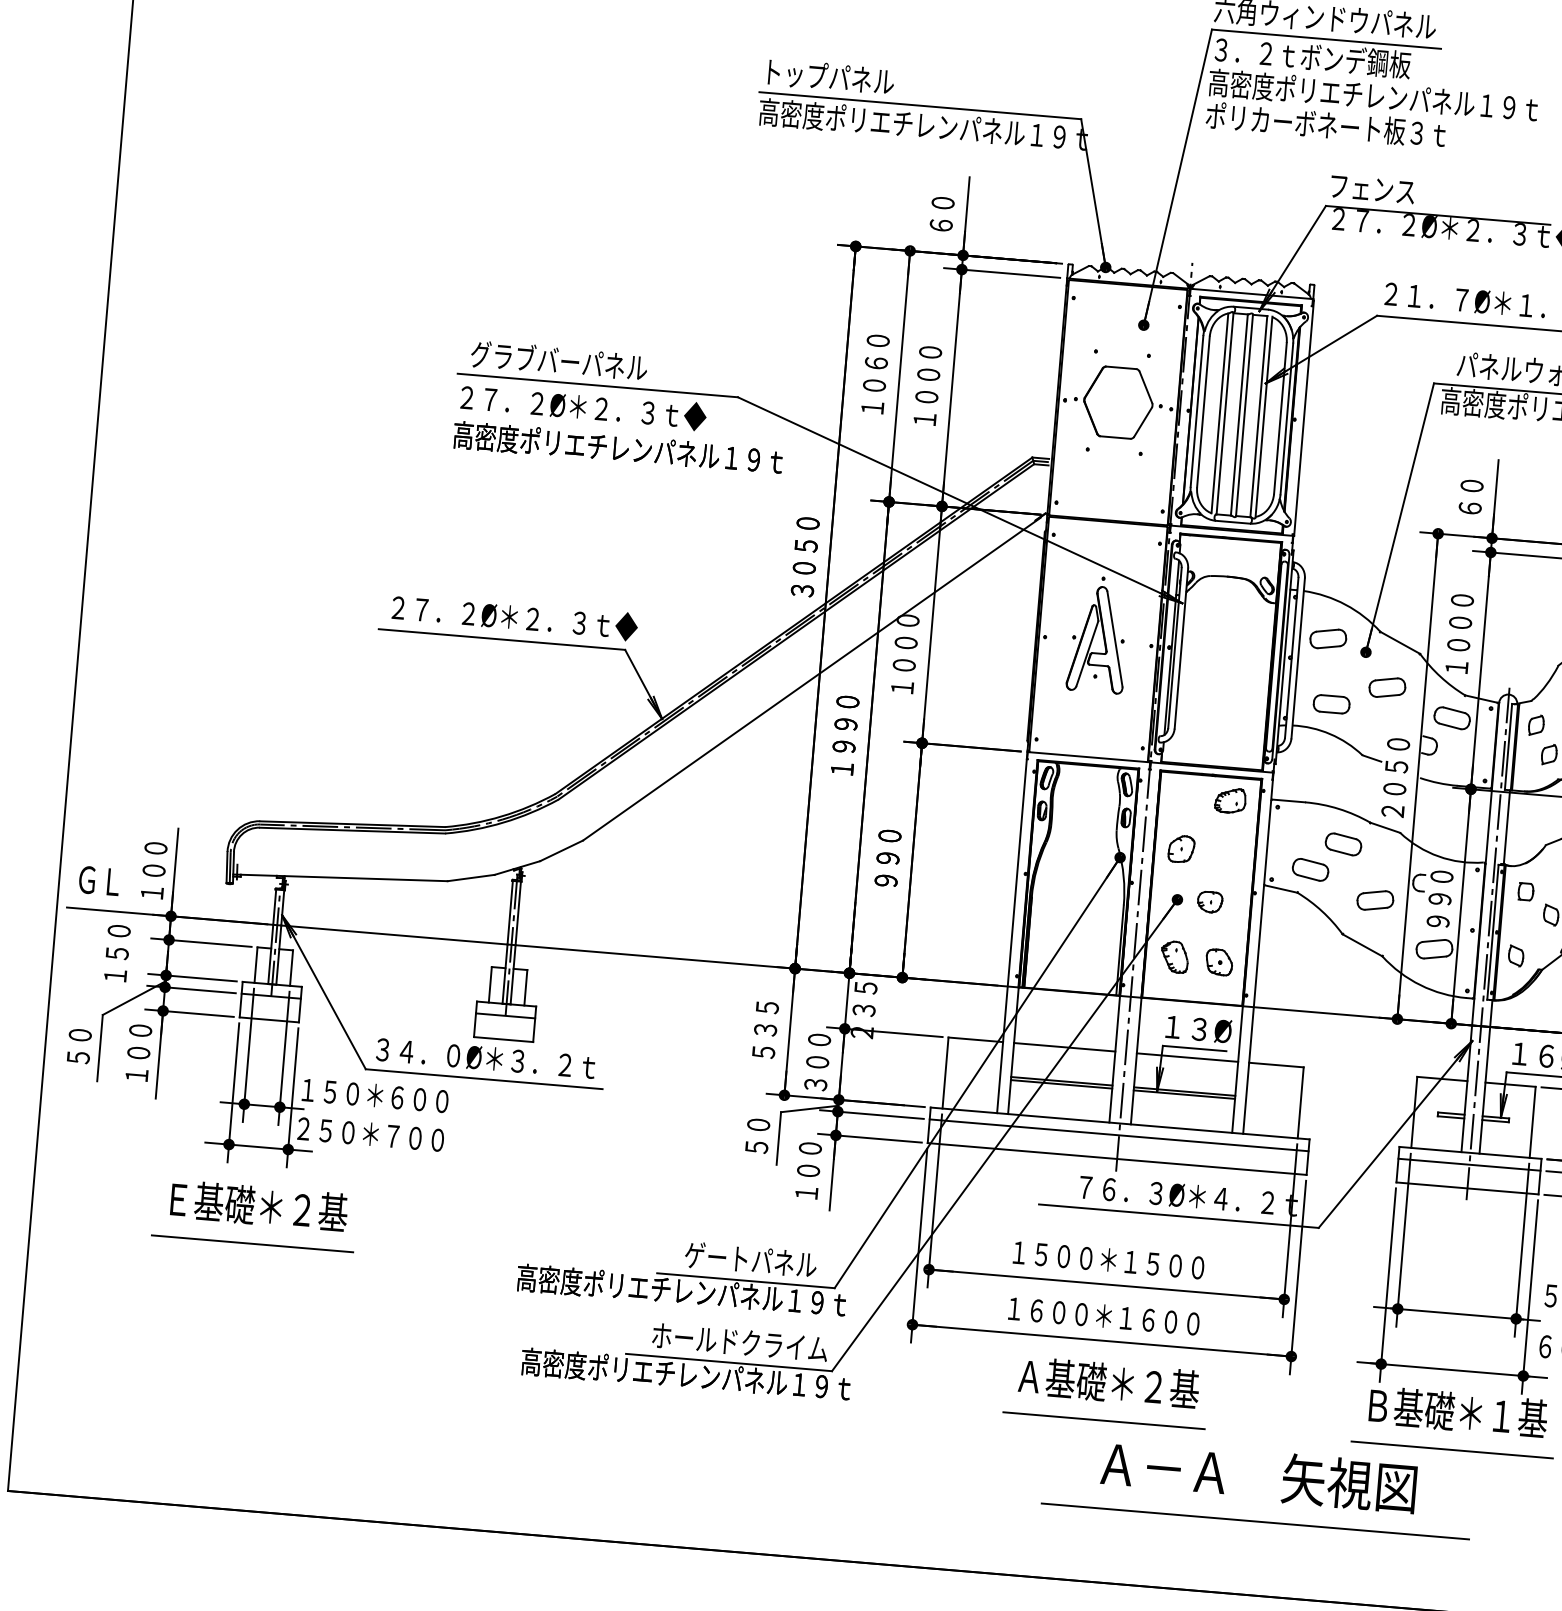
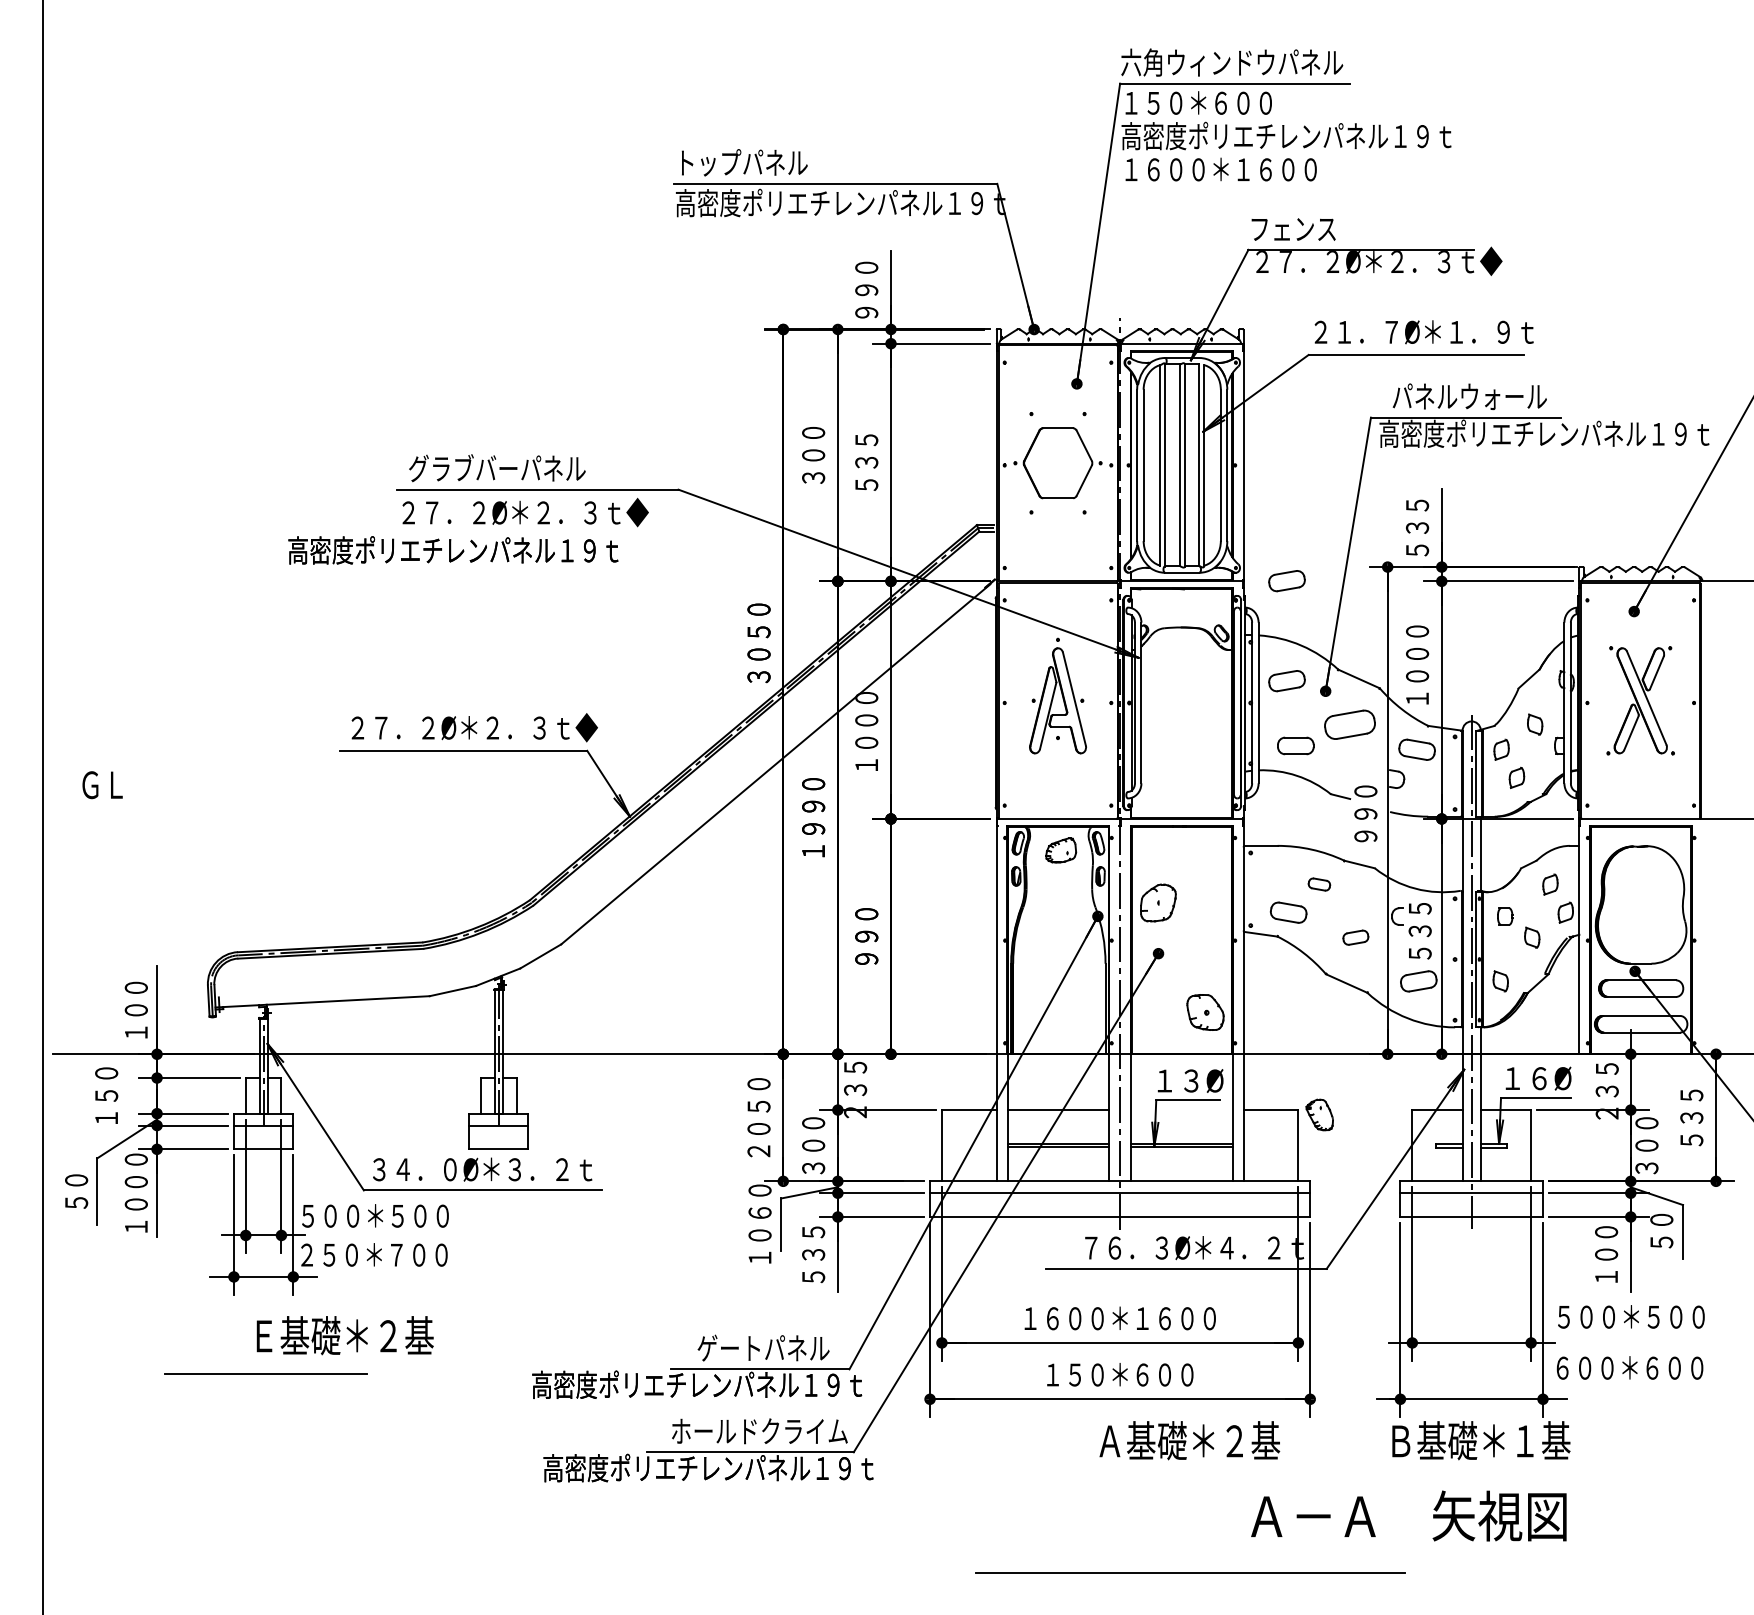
text: (1313, 57) -> (1223, 102), ３．２ｔボンデ鋼板 -> １５０＊６００
text: (1325, 125) -> (1241, 169), ポリカーボネート板３ｔ -> １６００＊１６００
text: (942, 213) -> (866, 289), ６０ -> ９９０
text: (875, 373) -> (813, 454), １０６０ -> ３００
text: (927, 384) -> (866, 461), １０００ -> ５３５
text: (618, 448) -> (453, 550), moved
text: (1471, 496) -> (1417, 527), ６０ -> ５３５
part: (1336, 539) -> (1286, 581), added
part: (1386, 687) -> (1349, 724), size x1.4
text: (1395, 777) -> (1365, 813), ２０５０ -> ９９０
part: (1230, 800) -> (1061, 850), moved
part: (1343, 844) -> (1319, 884), size x0.6
part: (1181, 848) -> (1158, 902), size x1.4
text: (99, 881) -> (102, 785), moved
text: (1439, 898) -> (1419, 930), ９９０ -> ５３５
part: (1375, 900) -> (1355, 937), size x0.7
part: (1210, 902) -> (1191, 953), removed
part: (1174, 956) -> (1319, 1114), moved
part: (1219, 962) -> (1205, 1012), size x1.4
text: (765, 1029) -> (758, 1117), ５３５ -> ２０５０
text: (138, 1052) -> (135, 1192), １００ -> １０００
line: (1187, 1058) -> (1181, 1110), removed
text: (352, 1093) -> (352, 1215), １５０＊６００ -> ５００＊５００
text: (757, 1135) -> (759, 1223), ５０ -> １０６０
text: (808, 1170) -> (813, 1254), １００ -> ５３５
text: (258, 1205) -> (344, 1335), moved
text: (1097, 1259) -> (1108, 1318), １５００＊１５００ -> １６００＊１６００
text: (1103, 1315) -> (1119, 1374), １６００＊１６００ -> １５０＊６００
text: (1108, 1382) -> (1189, 1440), moved
line: (1103, 1420) -> (1128, 1478), removed
line: (1452, 1449) -> (1478, 1478), removed
text: (1258, 1475) -> (1408, 1515), moved
line: (1255, 1521) -> (1190, 1572), moved

